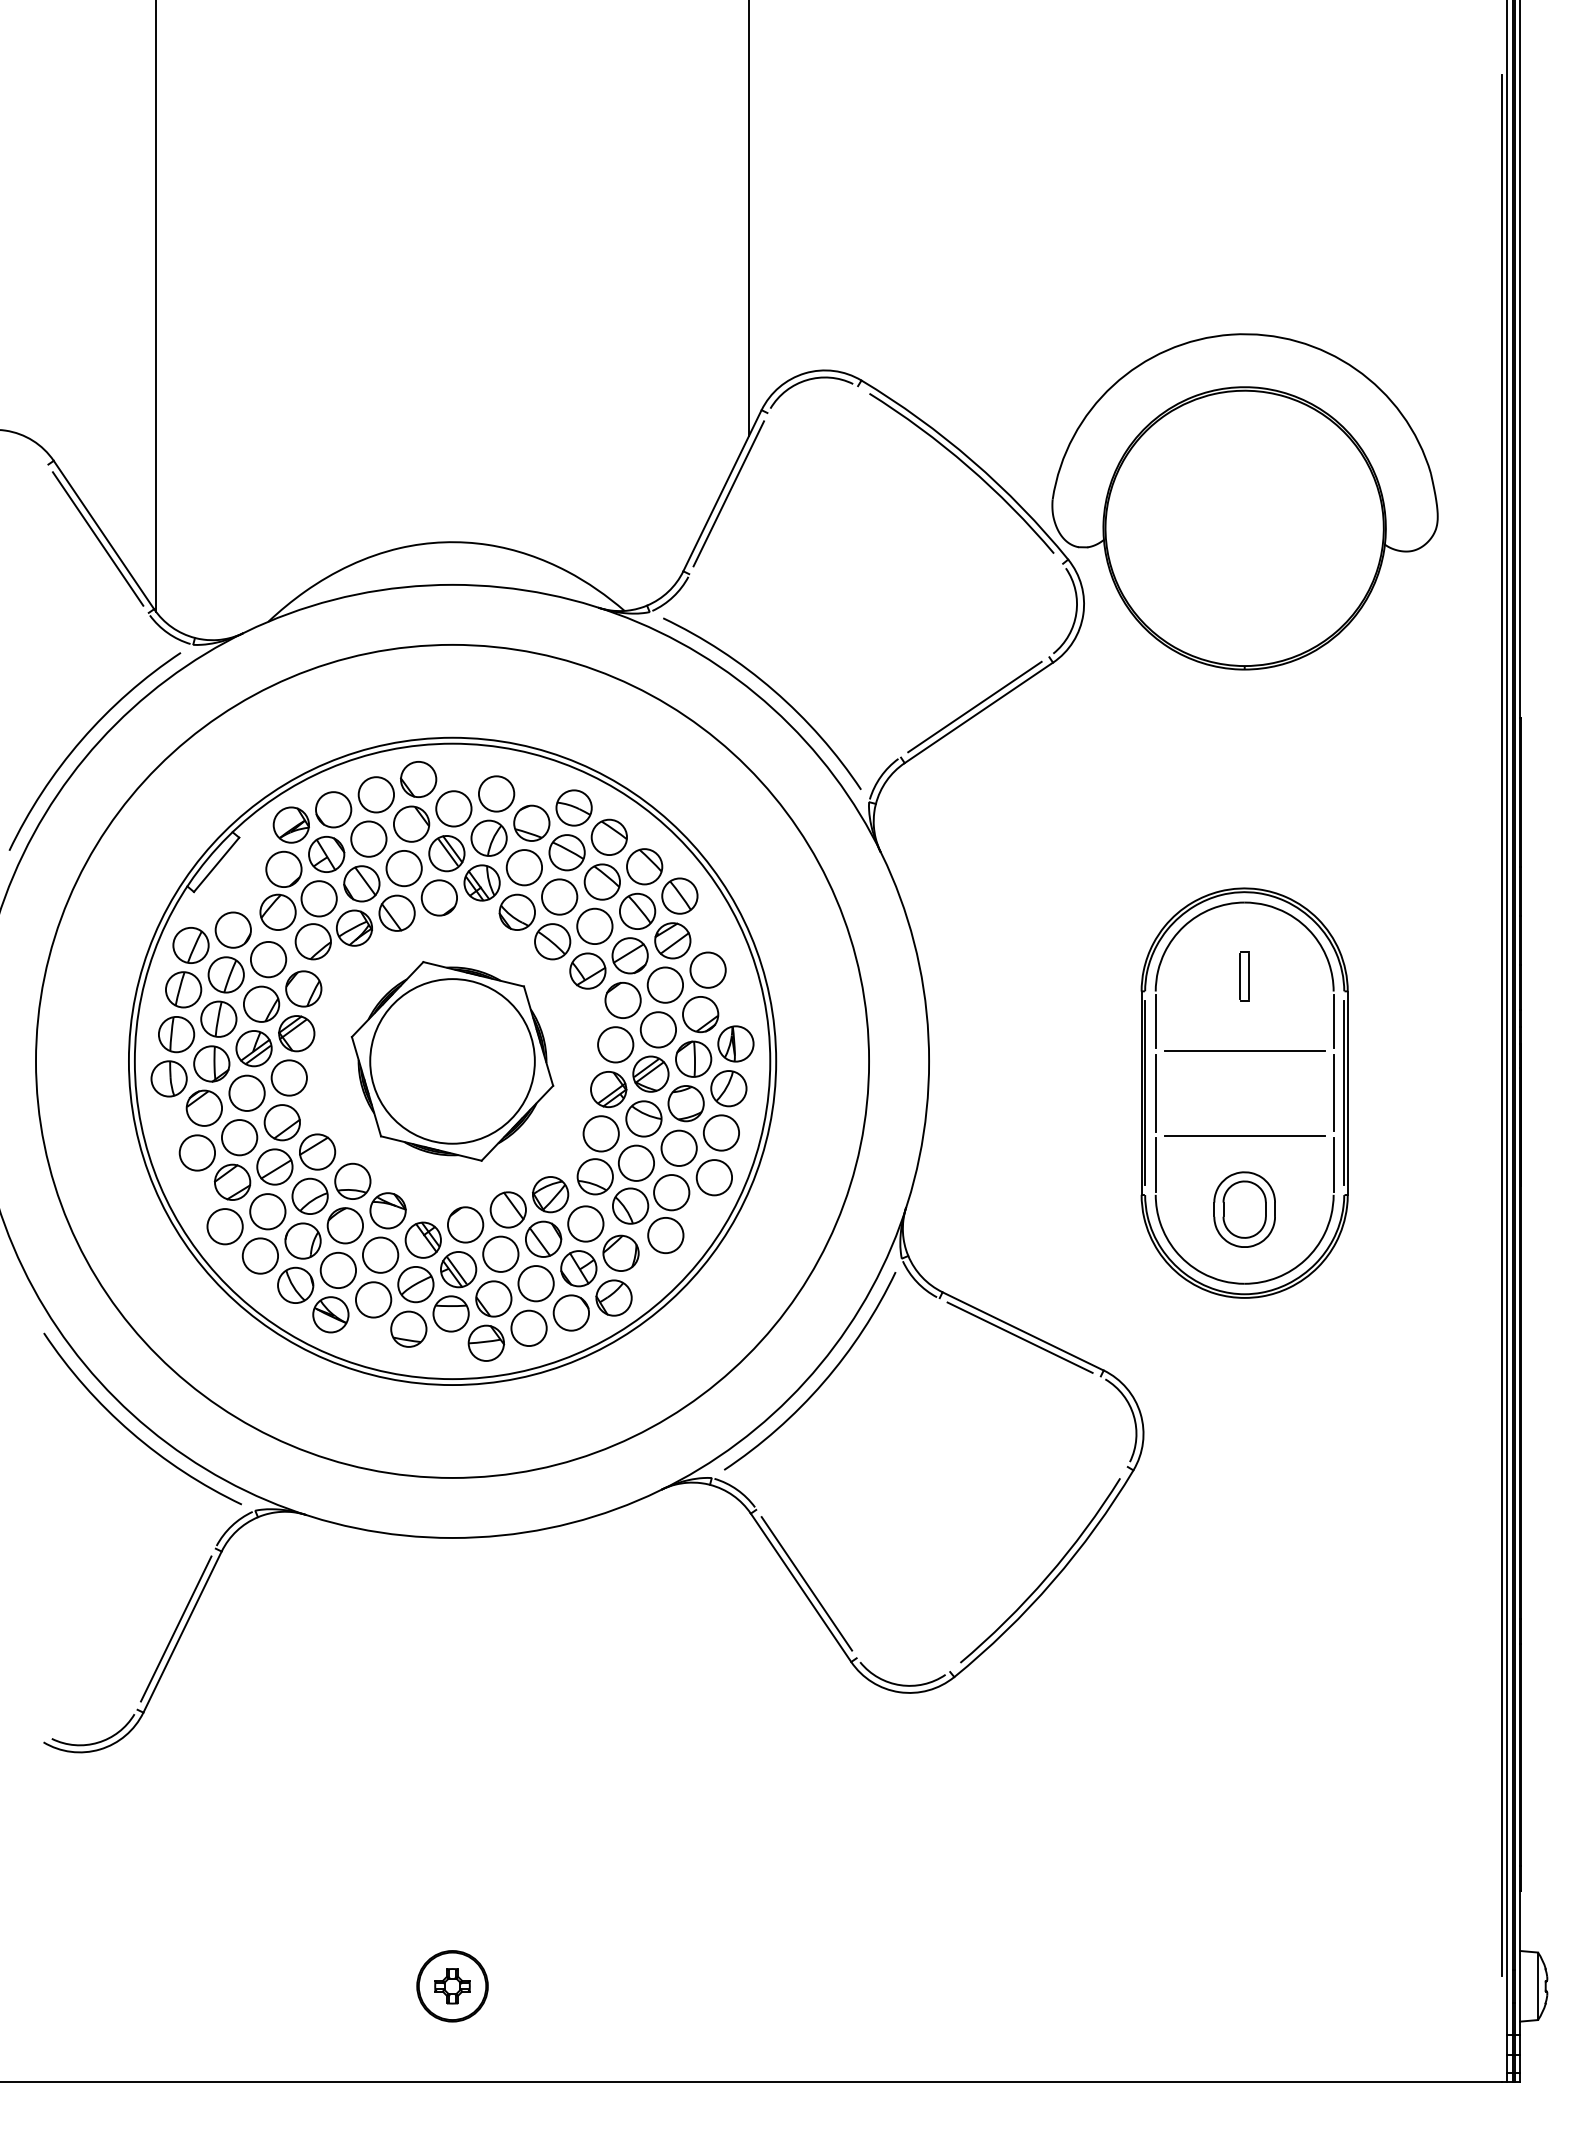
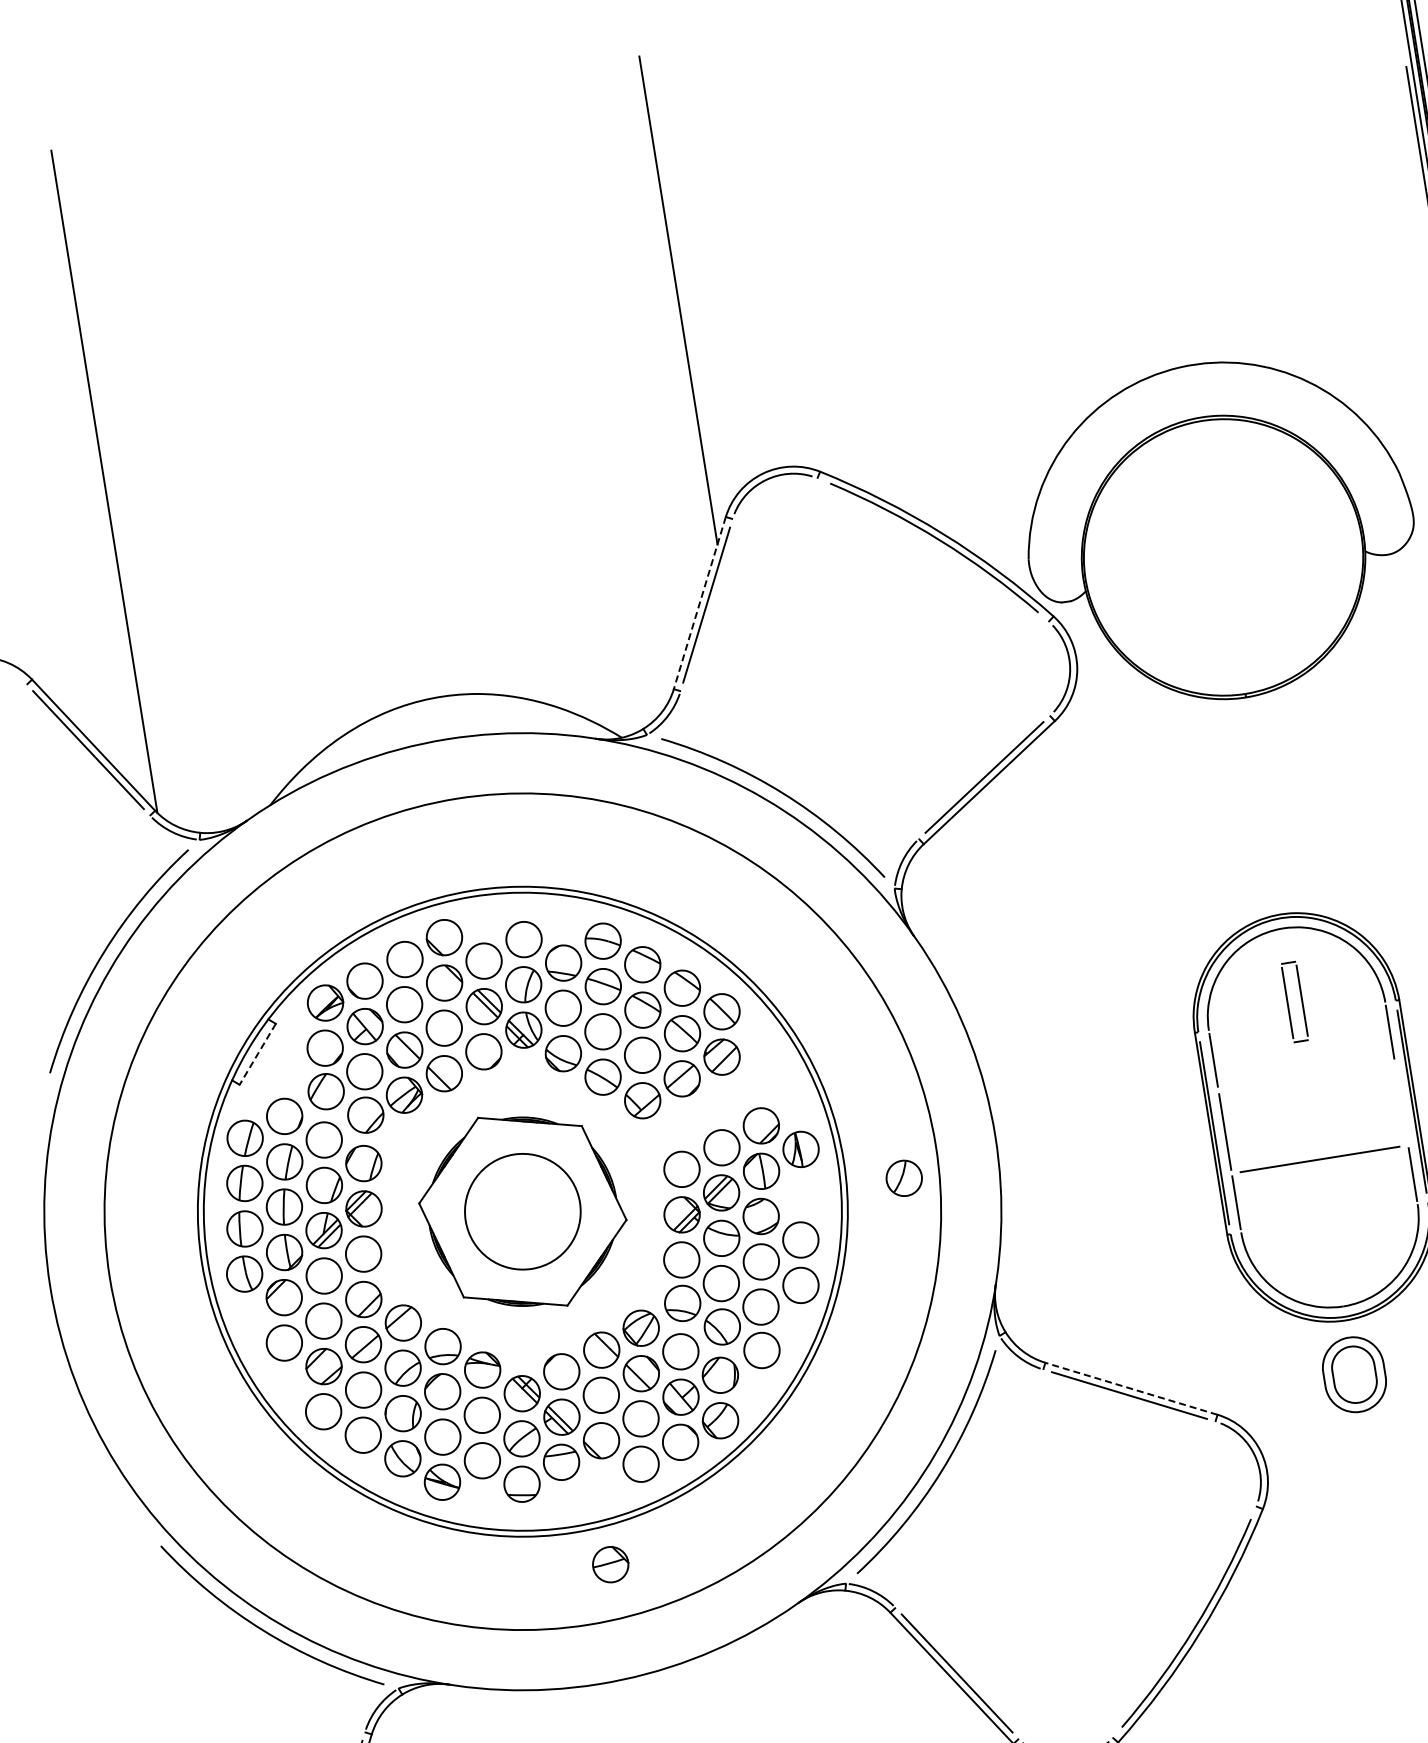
line: (722, 490) -> (699, 602), solid -> dashed
line: (216, 865) -> (257, 1054), solid -> dashed
part: (1244, 976) -> (1294, 1001), size x1.6
part: (665, 984) -> (721, 1101), removed
line: (1244, 1050) -> (1306, 1075), removed
circle: (452, 1061) -> (522, 1211), size x0.7
part: (728, 1088) -> (903, 1178), moved
line: (1333, 1092) -> (1401, 1102), removed
part: (1244, 1209) -> (1354, 1374), moved
line: (1023, 1331) -> (1131, 1388), solid -> dashed
part: (486, 1342) -> (610, 1563), moved

